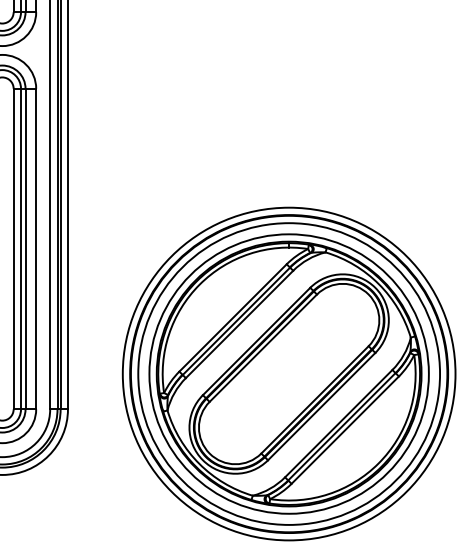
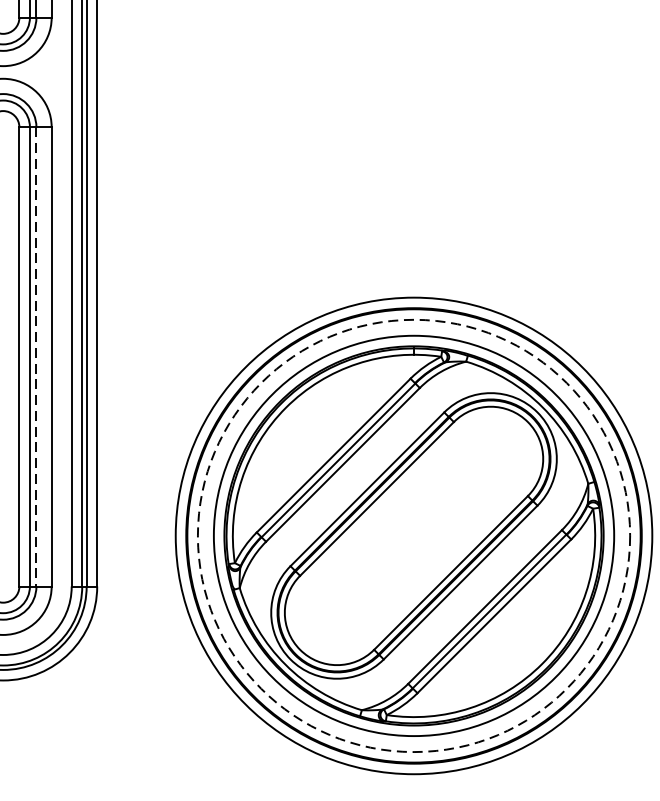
line: (25, 249) -> (36, 357), solid -> dashed
circle: (289, 373) -> (414, 535), solid -> dashed

